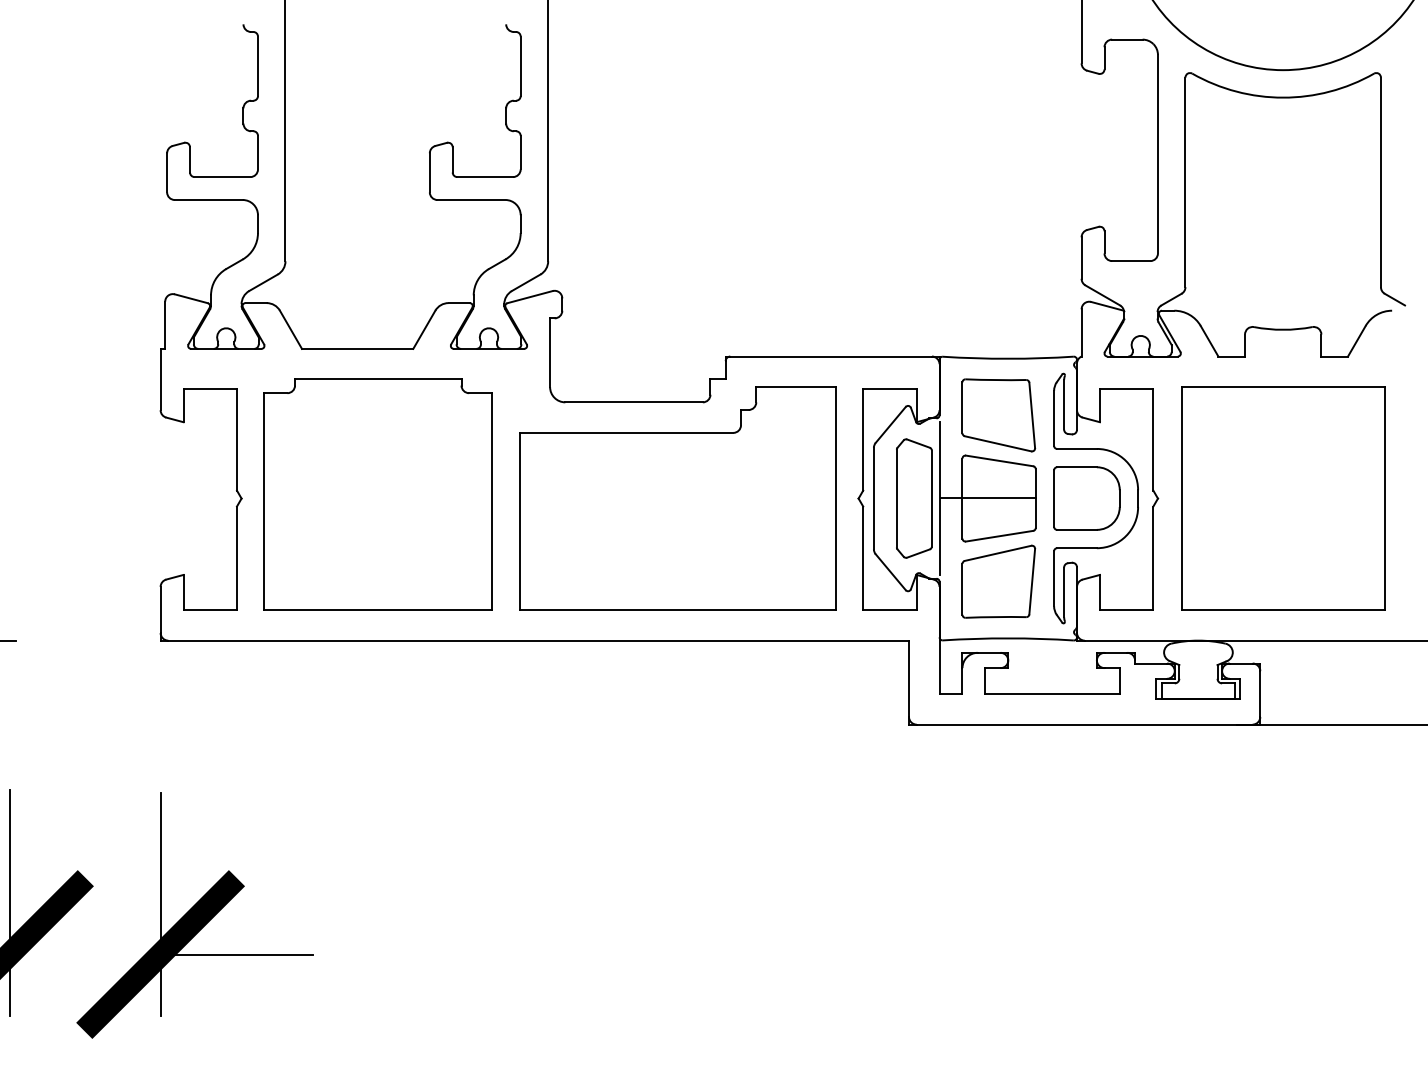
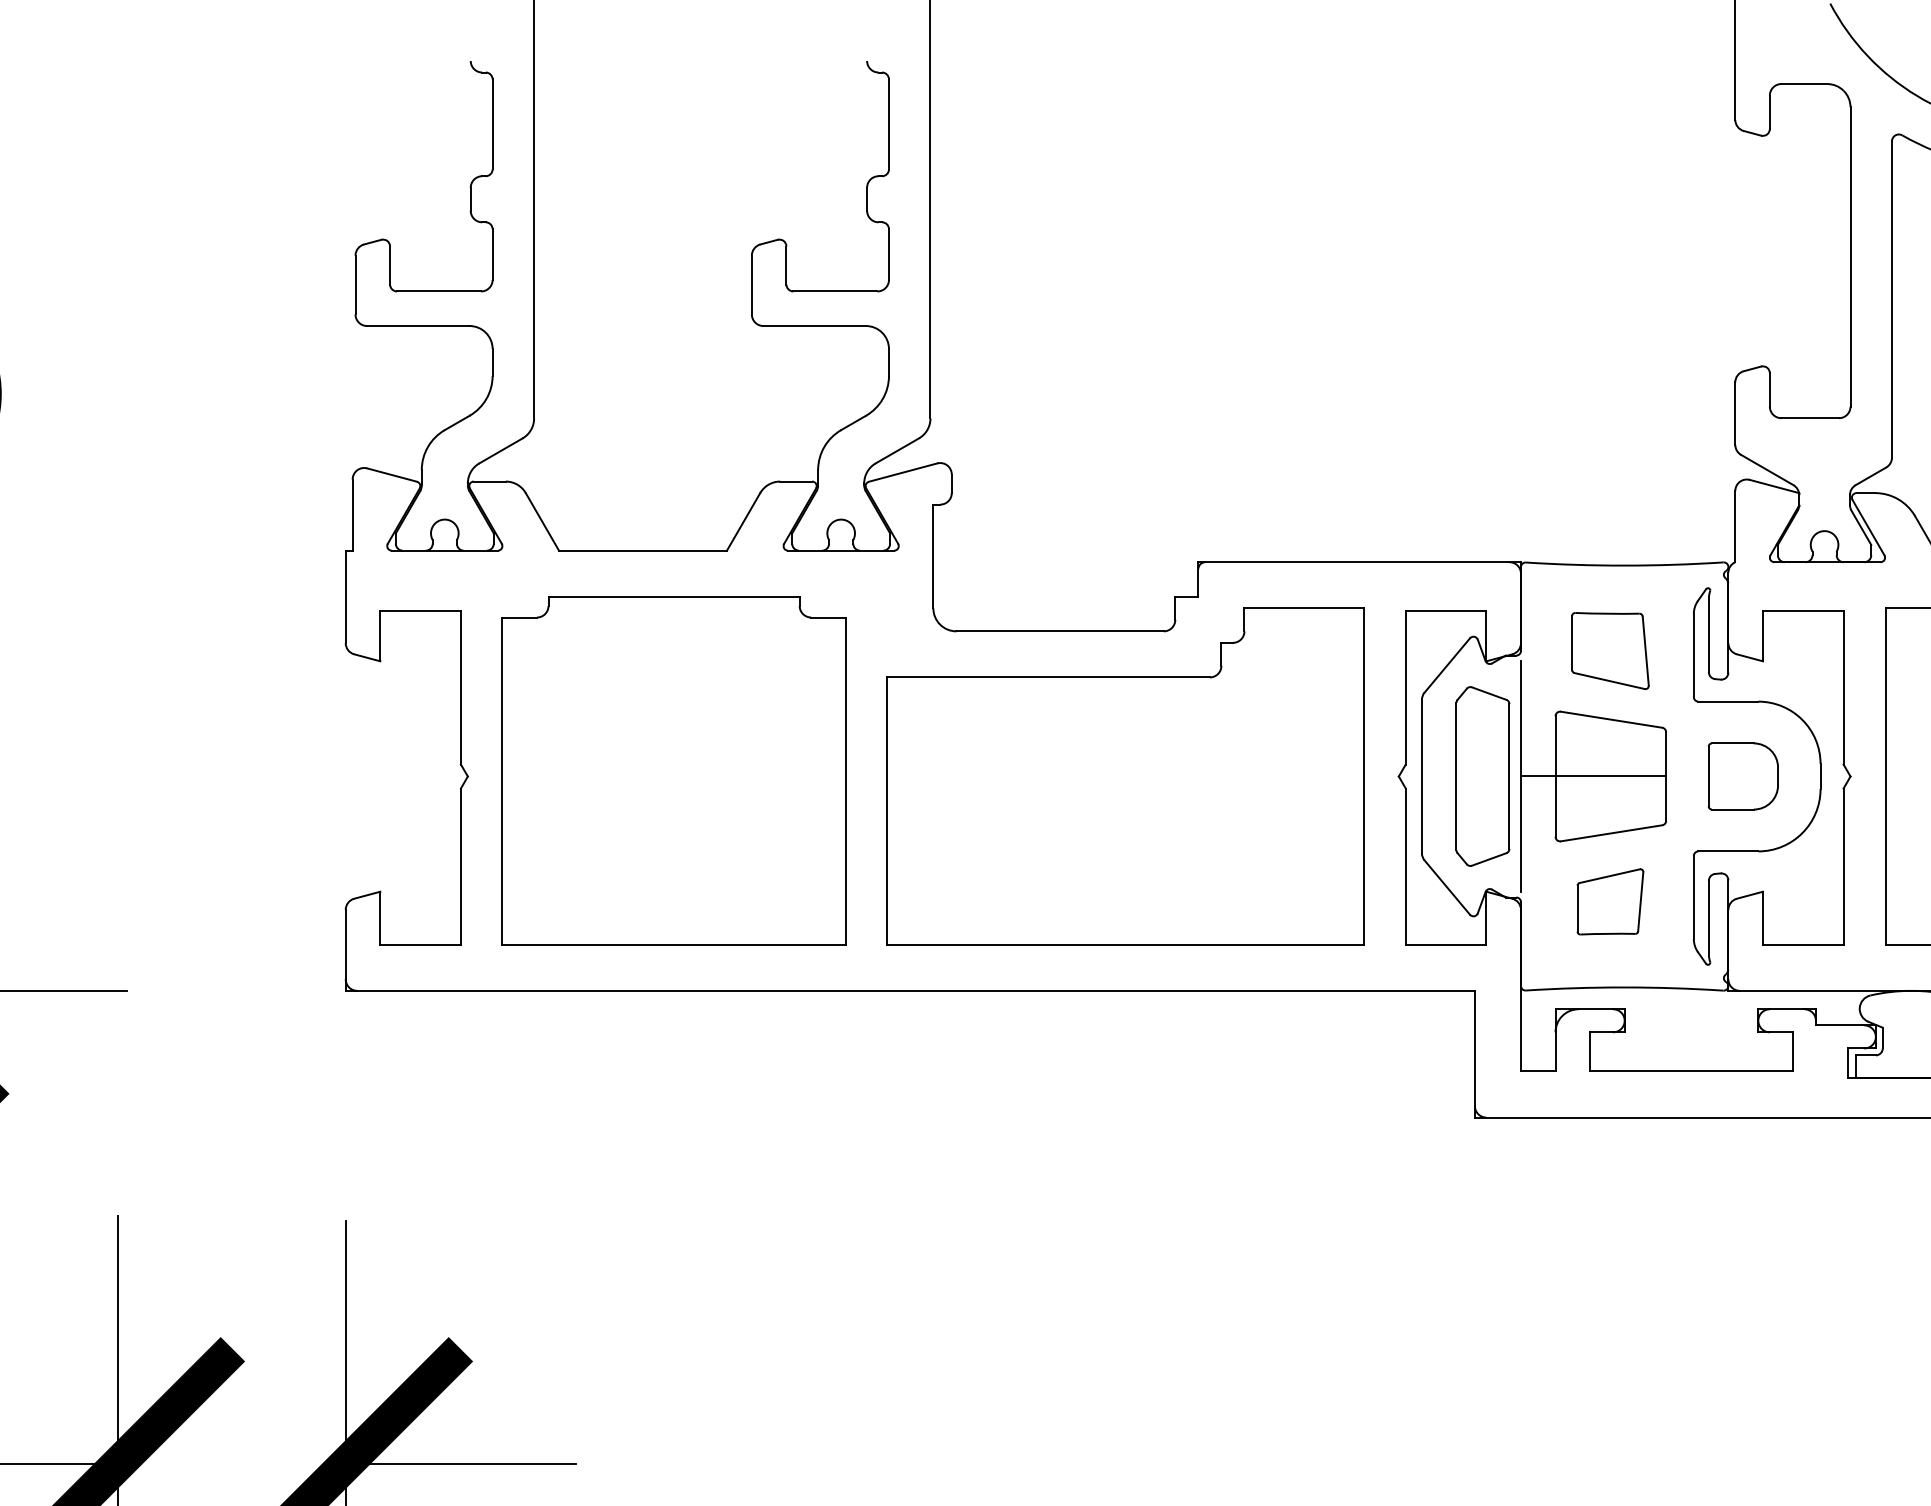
part: (998, 415) -> (1609, 651), size x0.7
part: (1086, 498) -> (1742, 776), size x0.7
part: (998, 581) -> (1609, 901), size x0.6

